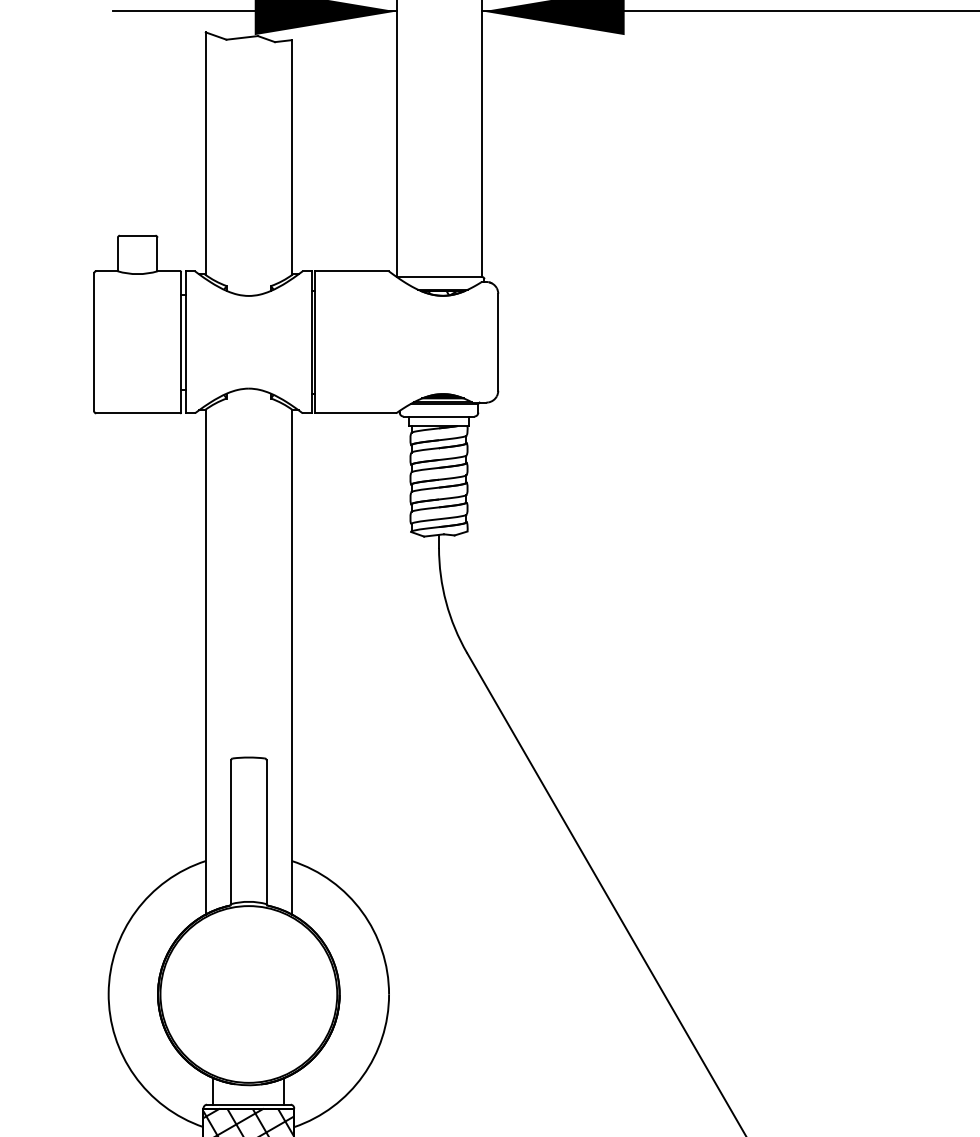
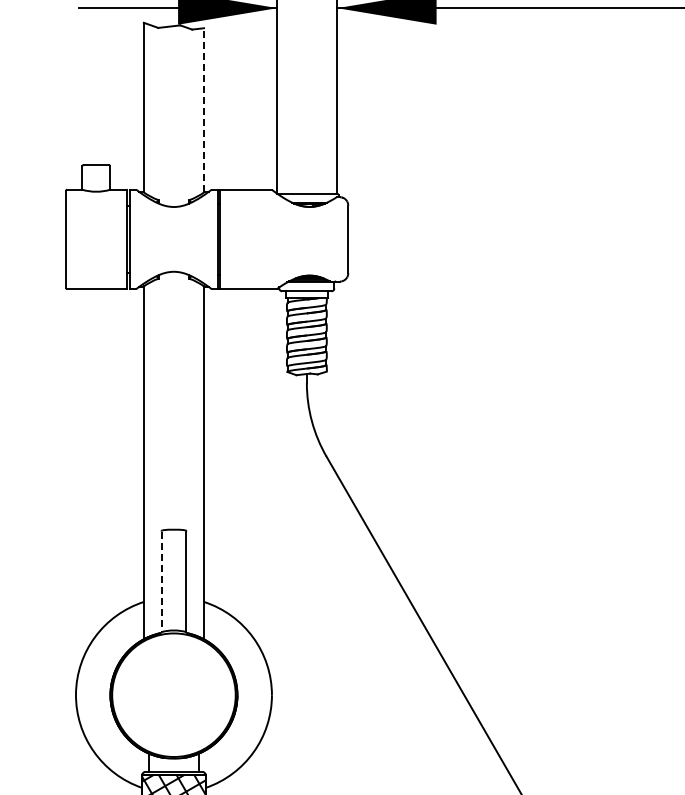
line: (292, 156) -> (204, 109), solid -> dashed
line: (231, 833) -> (161, 582), solid -> dashed

